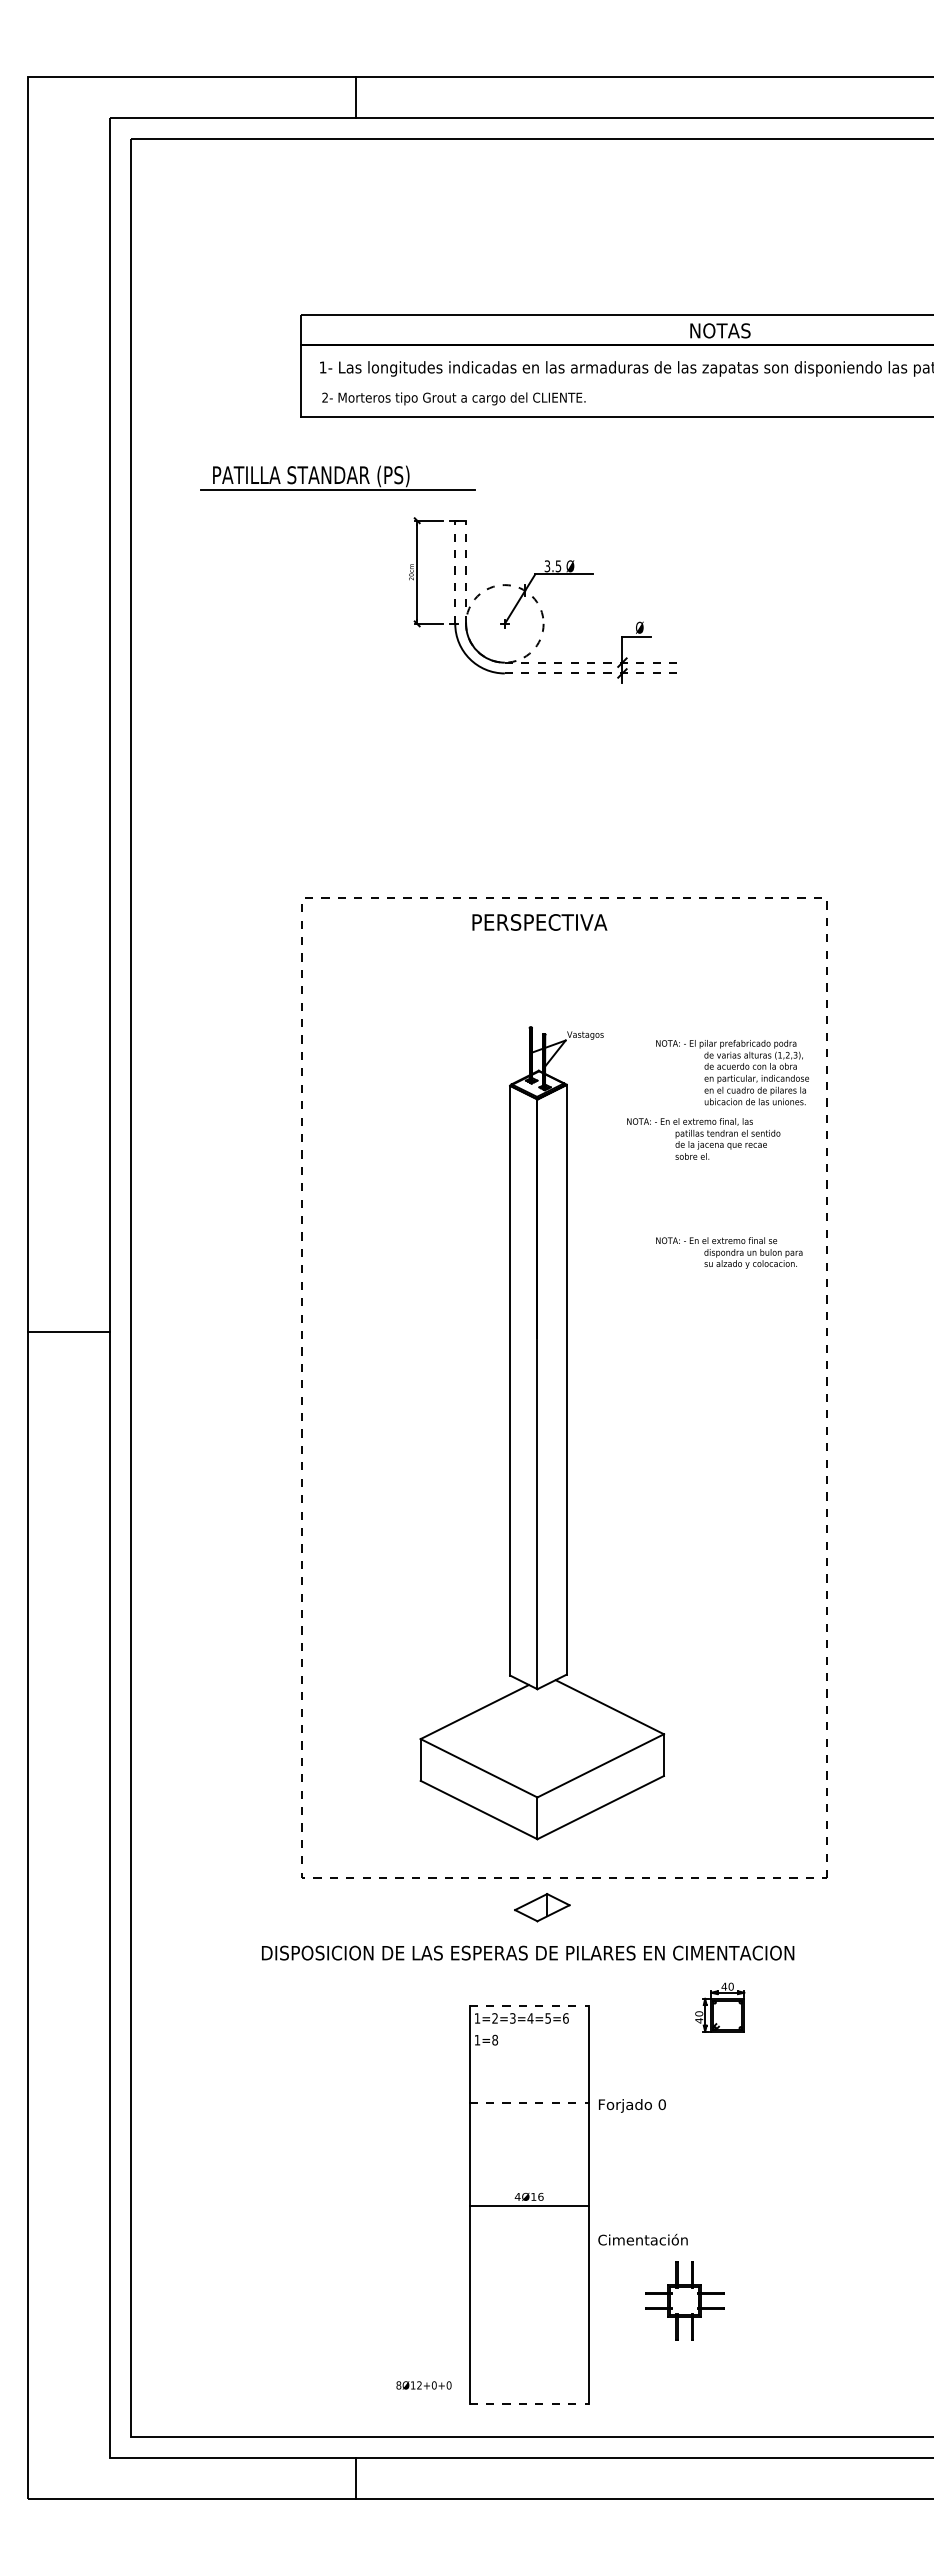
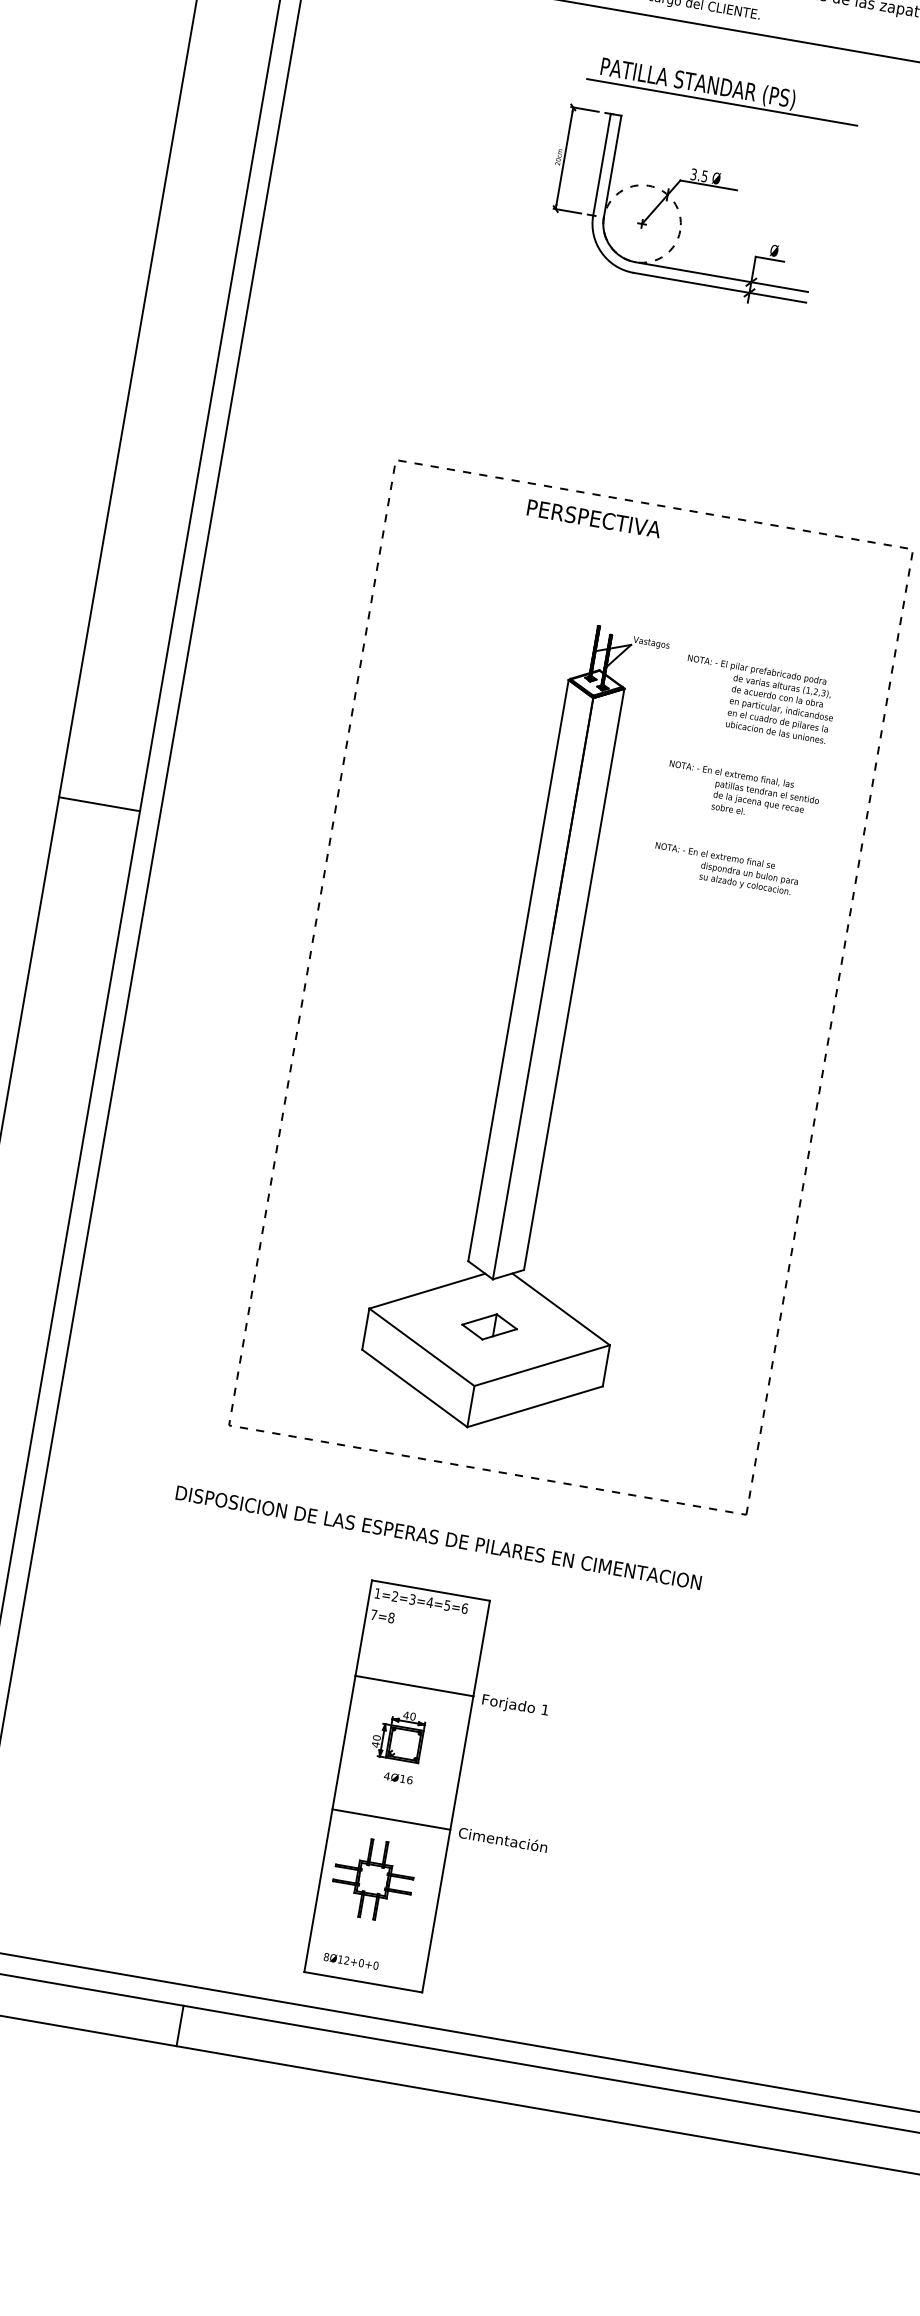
part: (337, 477) -> (723, 89), moved
line: (455, 572) -> (602, 164), dashed -> solid
line: (466, 572) -> (613, 166), dashed -> solid
line: (592, 662) -> (721, 276), dashed -> solid
line: (592, 673) -> (720, 287), dashed -> solid
text: (539, 922) -> (593, 518), moved
text: (732, 1072) -> (758, 699), moved
text: (703, 1138) -> (742, 792), moved
text: (729, 1252) -> (726, 869), moved
line: (68, 1332) -> (98, 804), moved
part: (542, 1907) -> (489, 1326), moved
line: (529, 2006) -> (431, 1590), dashed -> solid
part: (720, 2007) -> (398, 1735), moved
text: (477, 2040) -> (374, 1615), 1=8 -> 7=8
line: (529, 2103) -> (414, 1686), dashed -> solid
text: (661, 2104) -> (544, 1709), 0 -> 1
line: (529, 2205) -> (391, 1819), moved
part: (684, 2300) -> (373, 1878), moved
text: (423, 2385) -> (350, 1961), moved
line: (529, 2403) -> (363, 1981), dashed -> solid

